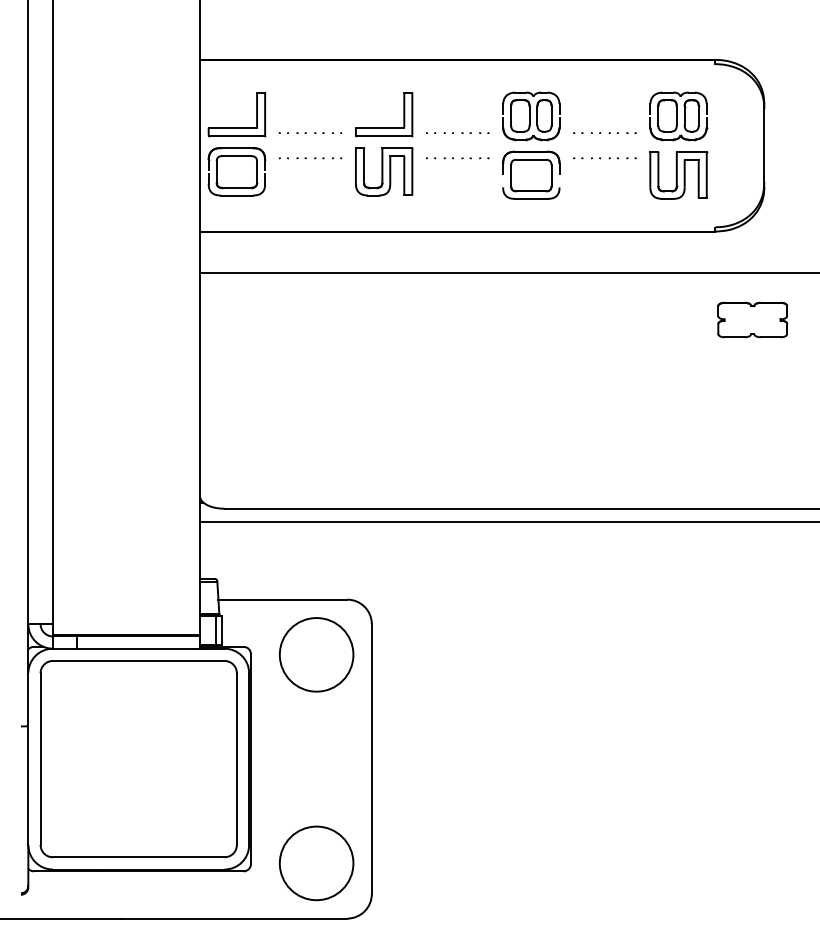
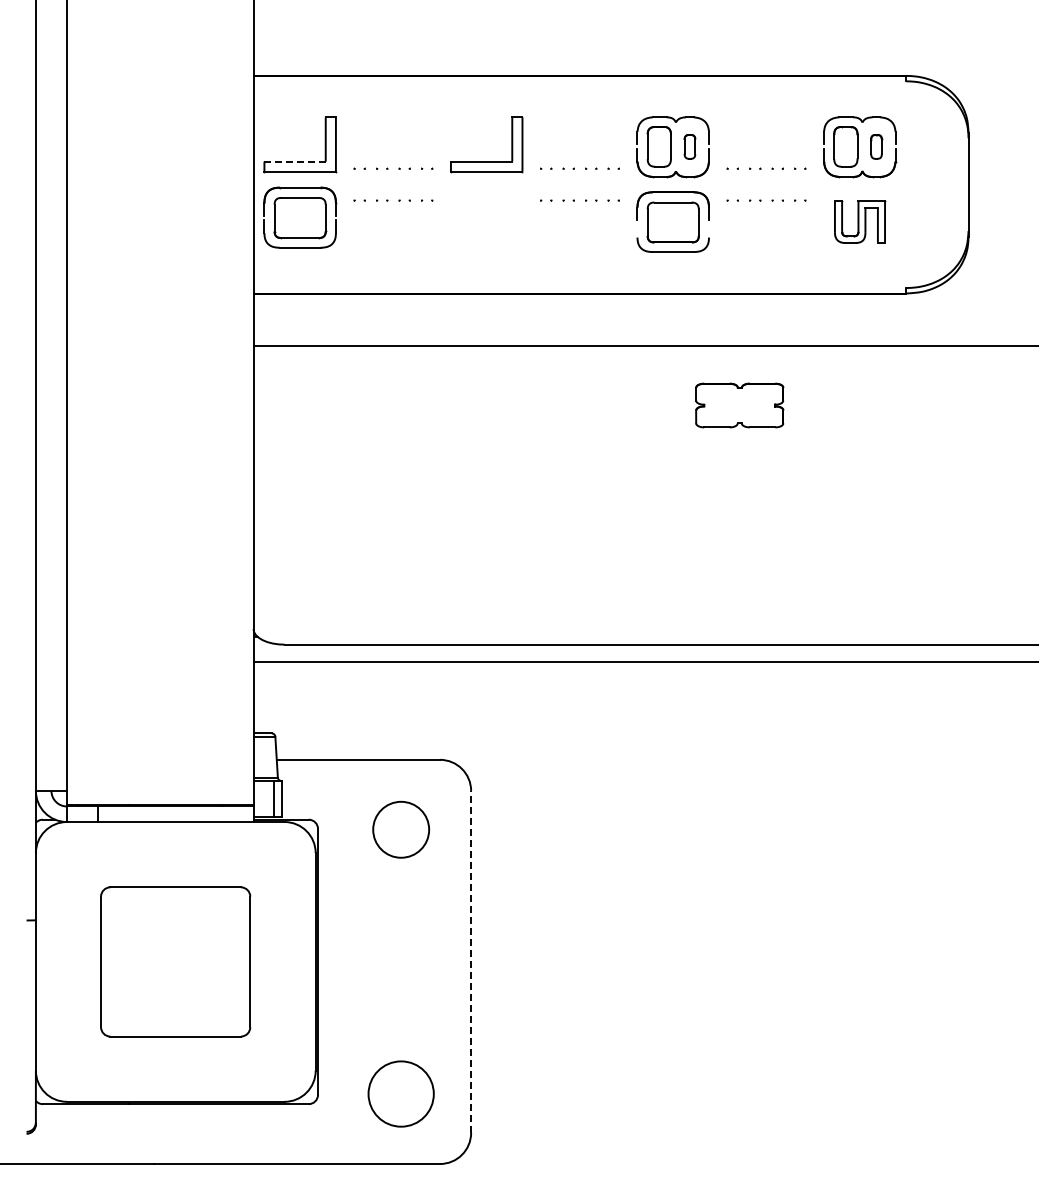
part: (544, 115) -> (689, 146), size x0.6
part: (691, 115) -> (876, 146), size x0.6
line: (233, 127) -> (295, 161), solid -> dashed
part: (383, 171) -> (486, 217), removed
part: (679, 174) -> (860, 221), size x0.7
part: (752, 320) -> (739, 405), moved
circle: (316, 654) -> (400, 829), size x0.6
part: (138, 758) -> (175, 961), size x0.6
line: (372, 758) -> (471, 961), solid -> dashed
circle: (316, 862) -> (400, 1093), size x0.7

